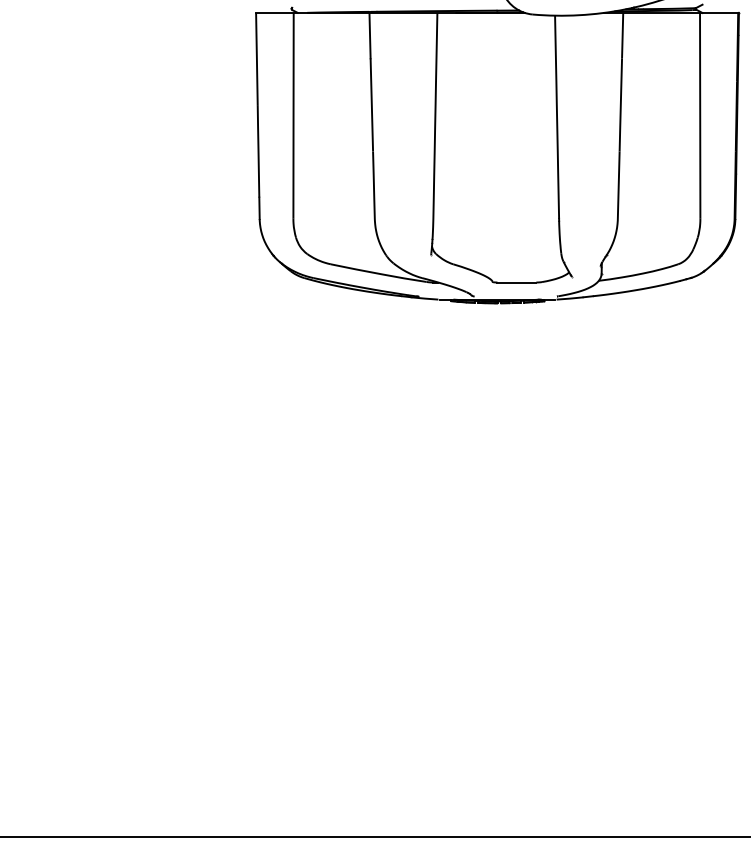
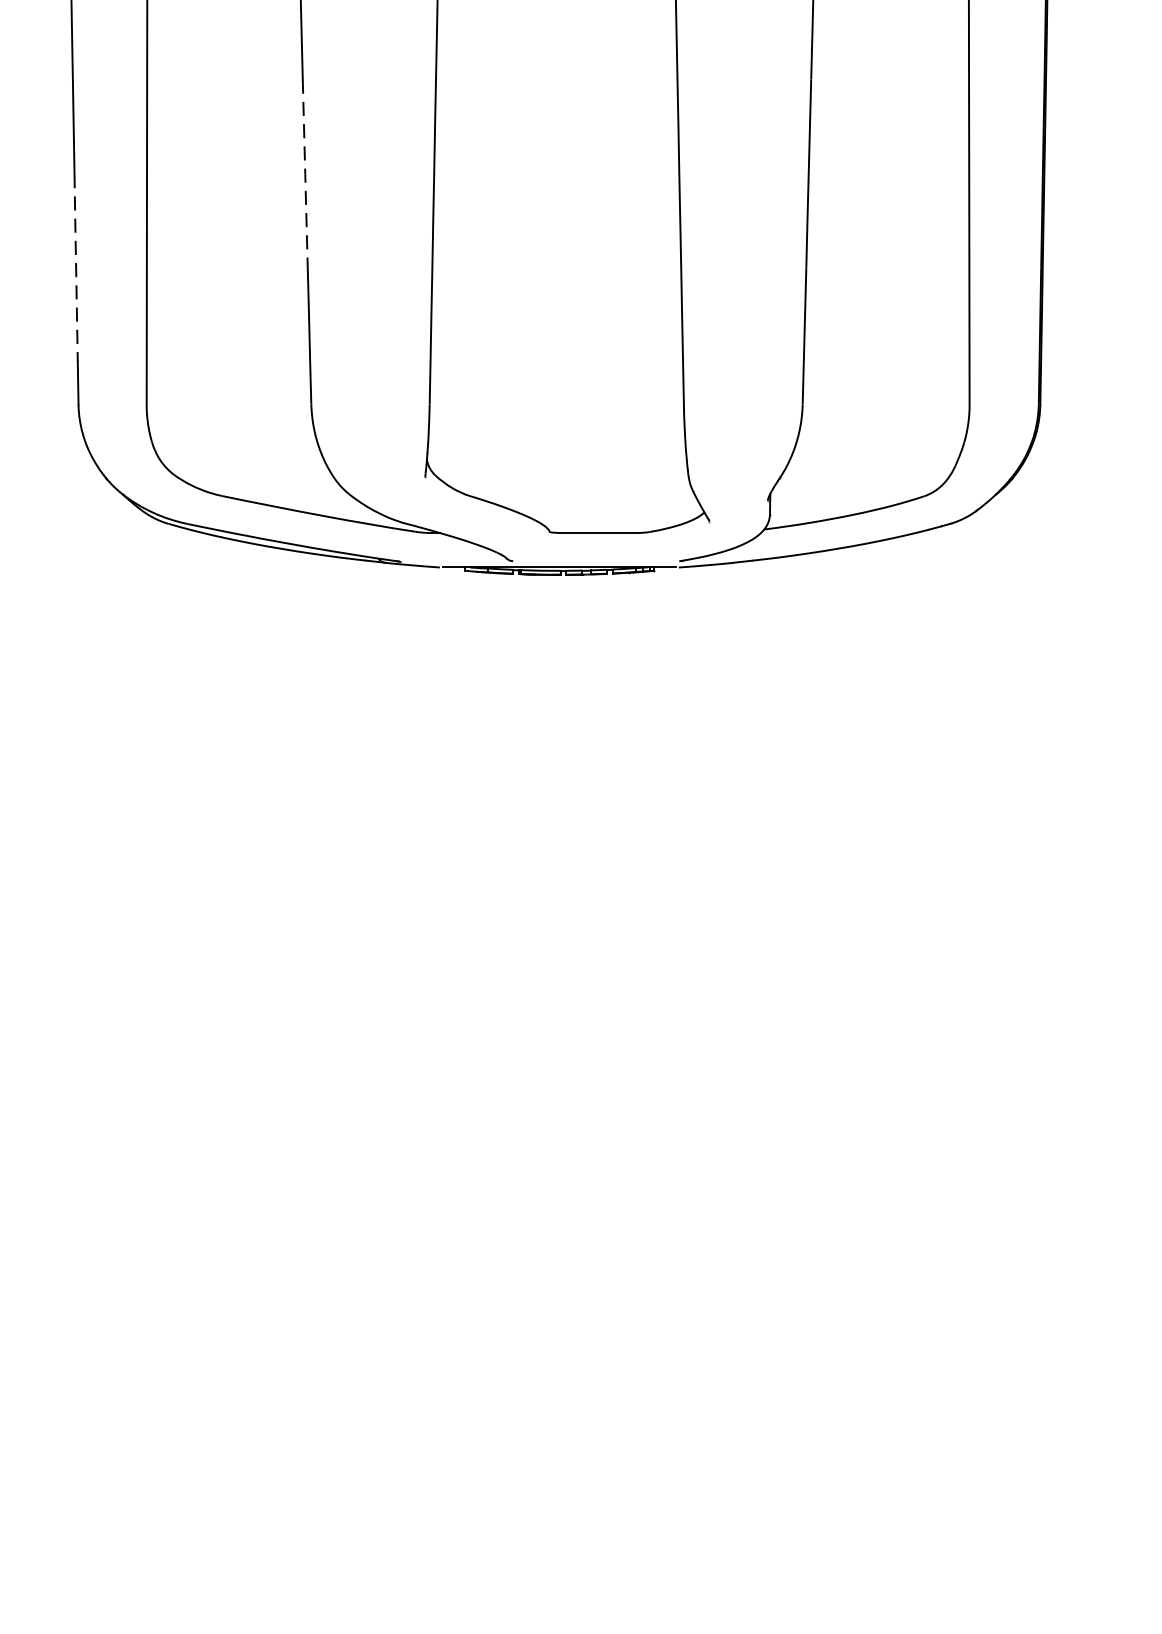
line: (371, 105) -> (304, 174), solid -> dashed
line: (258, 151) -> (76, 268), solid -> dashed

